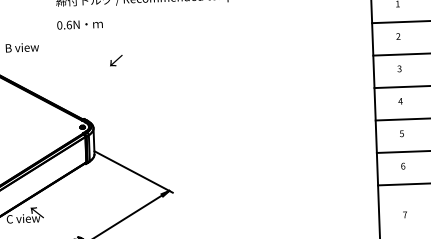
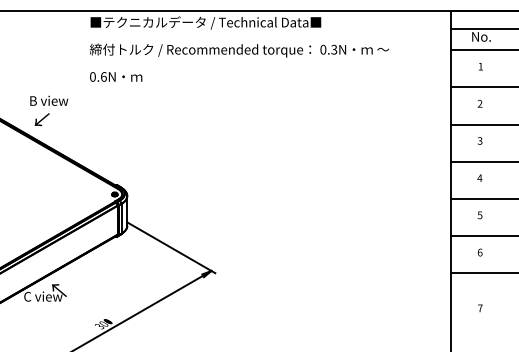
text: (115, 60) -> (41, 119), moved

